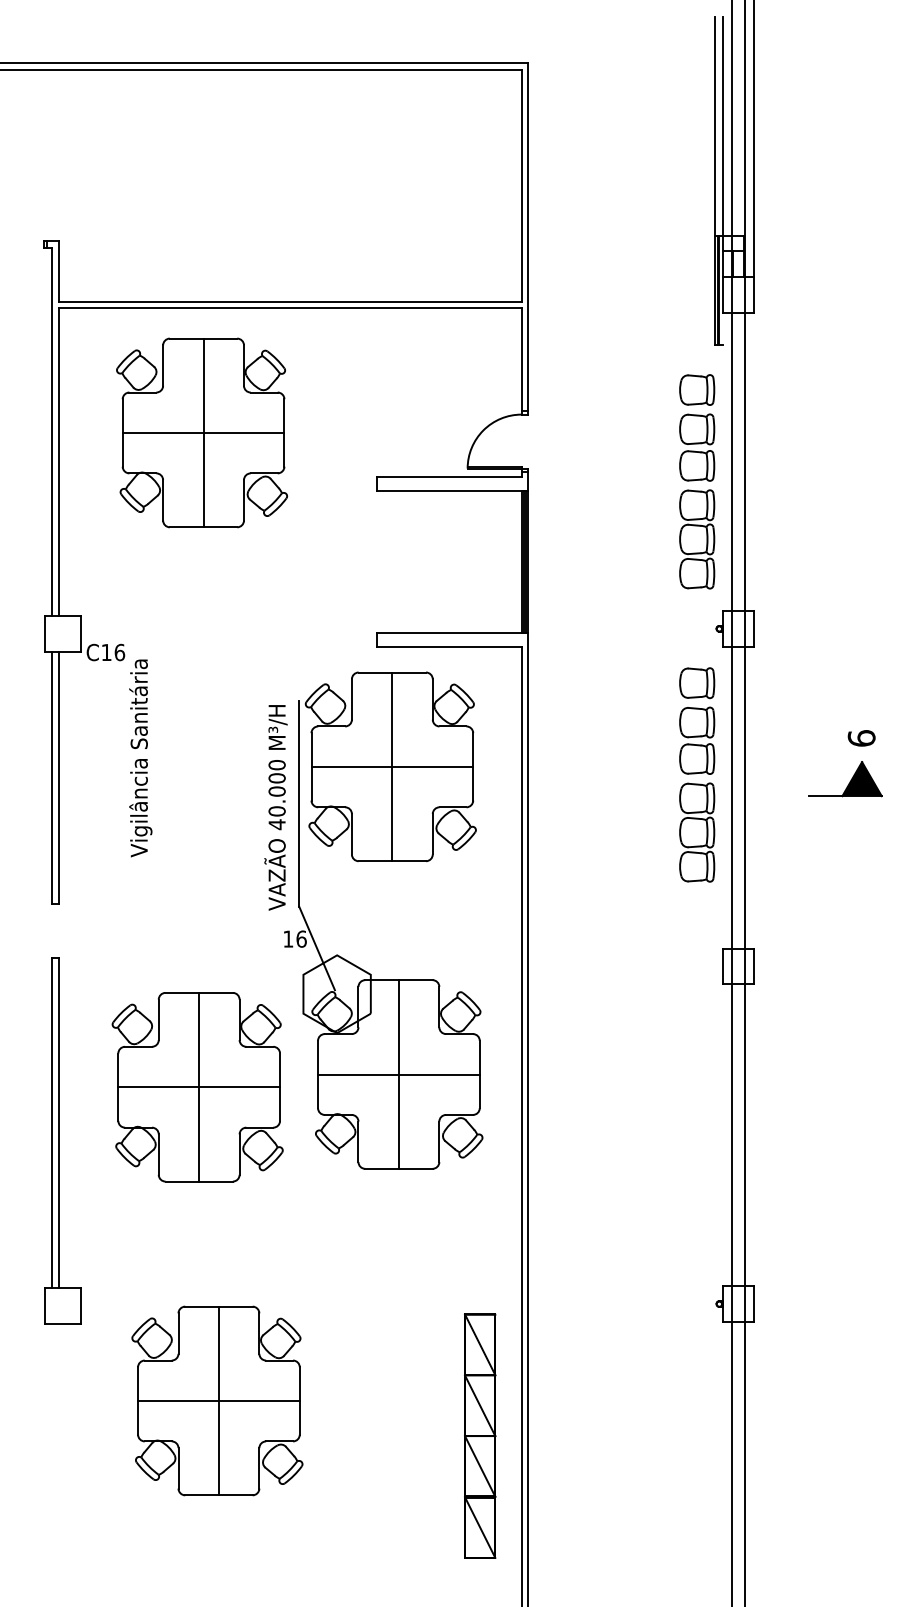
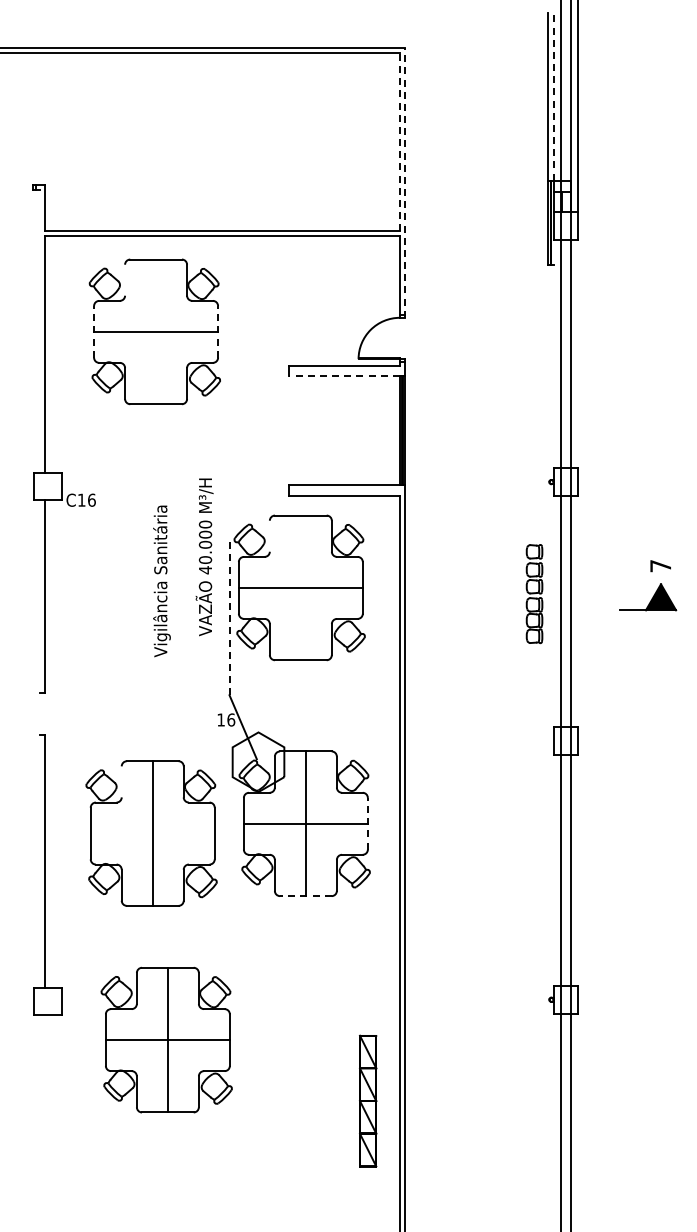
line: (723, 125) -> (554, 96), solid -> dashed
line: (521, 185) -> (399, 142), solid -> dashed
line: (528, 239) -> (405, 183), solid -> dashed
line: (163, 364) -> (125, 279), removed
line: (52, 432) -> (40, 331), removed
line: (123, 432) -> (94, 331), solid -> dashed
line: (204, 432) -> (156, 331), removed
line: (284, 432) -> (218, 331), solid -> dashed
part: (697, 482) -> (534, 369), removed
line: (449, 491) -> (344, 376), solid -> dashed
line: (351, 698) -> (269, 535), removed
text: (861, 737) -> (660, 565), 6 -> 7
text: (140, 758) -> (161, 581), moved
line: (391, 766) -> (300, 587), removed
part: (697, 774) -> (534, 593), size x0.6
line: (52, 778) -> (40, 596), removed
line: (299, 802) -> (229, 615), solid -> dashed
text: (275, 808) -> (204, 557), moved
line: (158, 1019) -> (121, 781), removed
line: (479, 1074) -> (367, 823), solid -> dashed
line: (198, 1087) -> (152, 833), removed
line: (52, 1122) -> (40, 860), removed
line: (398, 1169) -> (305, 896), solid -> dashed
part: (217, 1400) -> (166, 1039), moved
part: (479, 1435) -> (367, 1100), size x0.7

